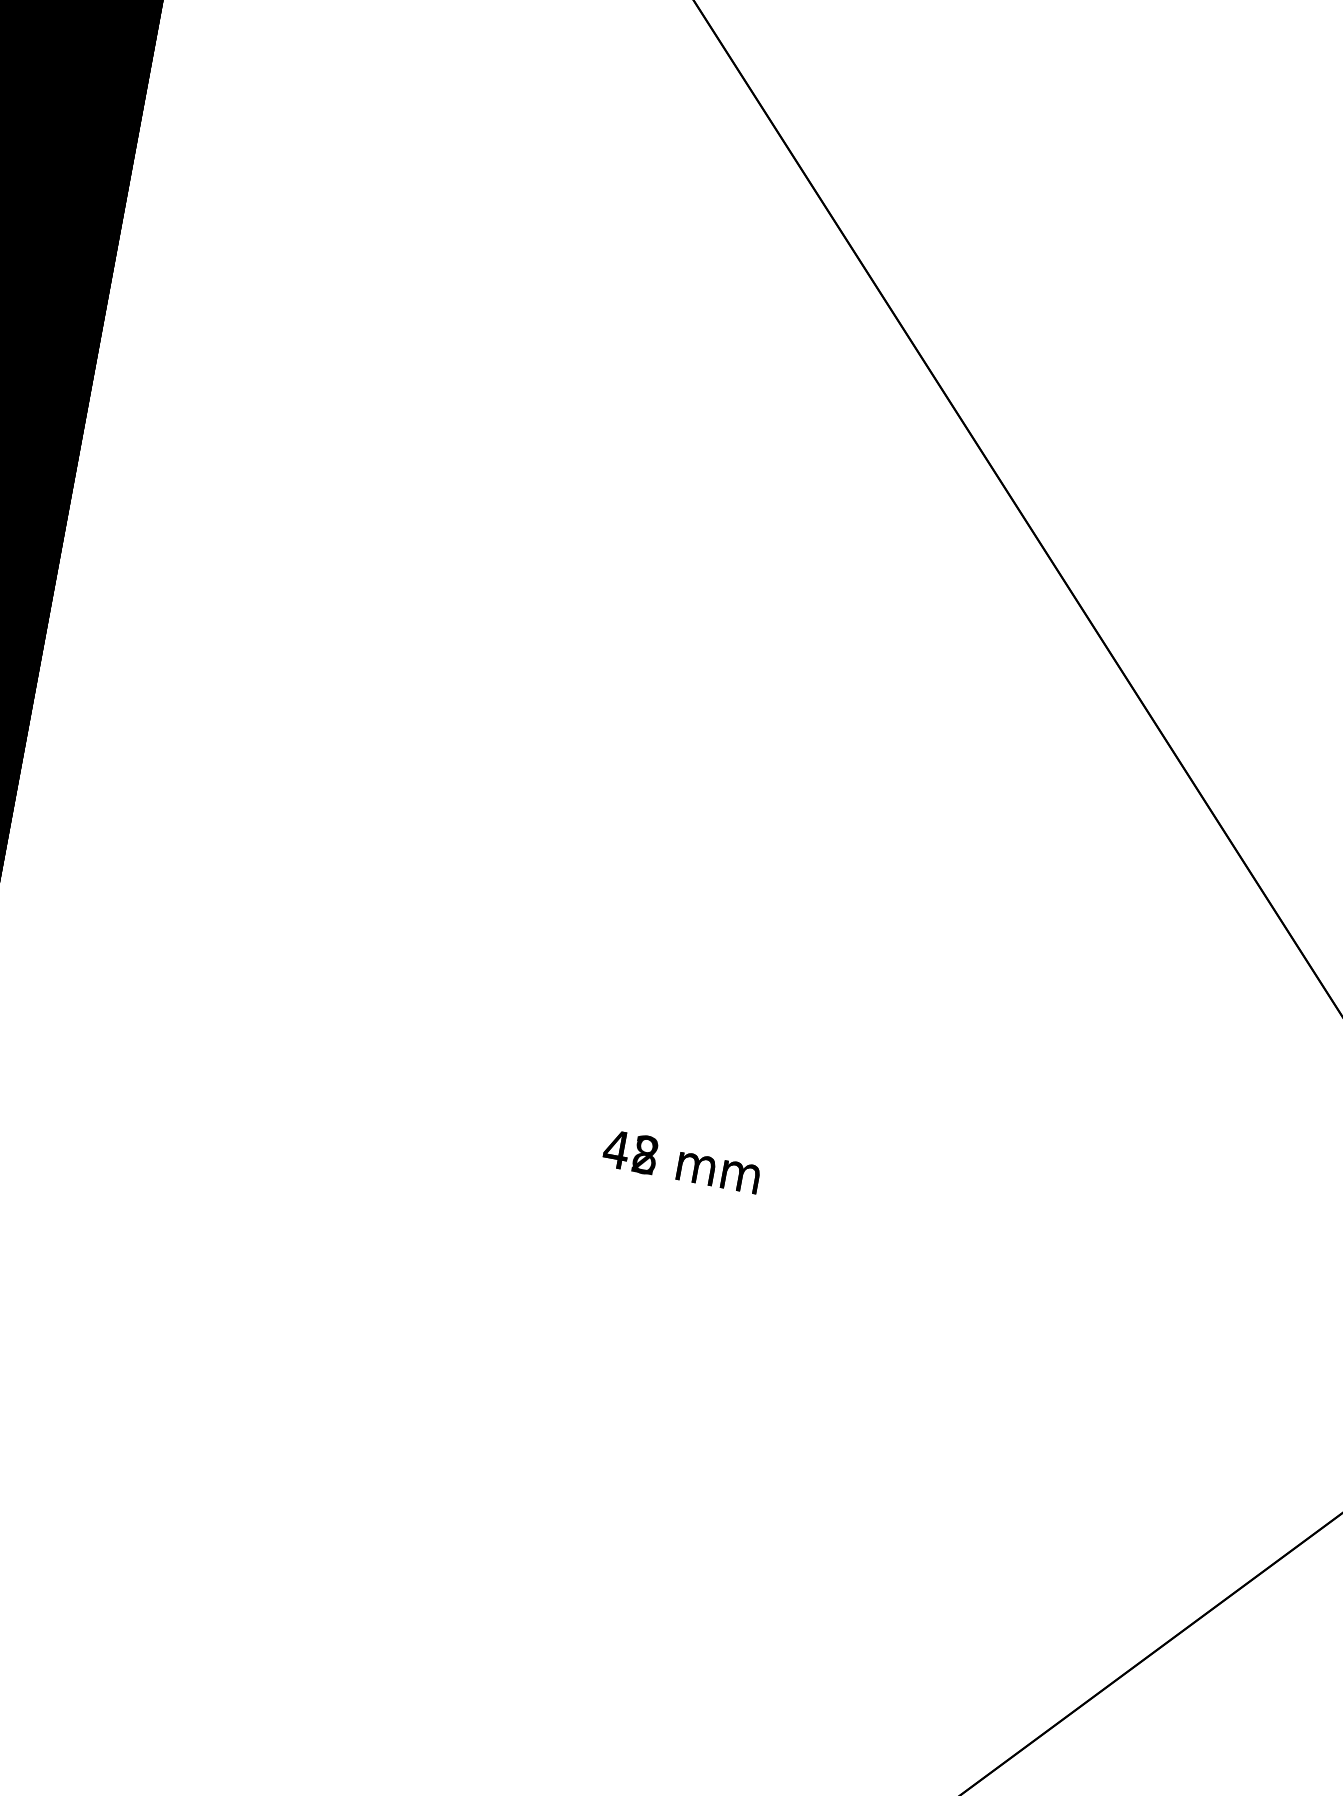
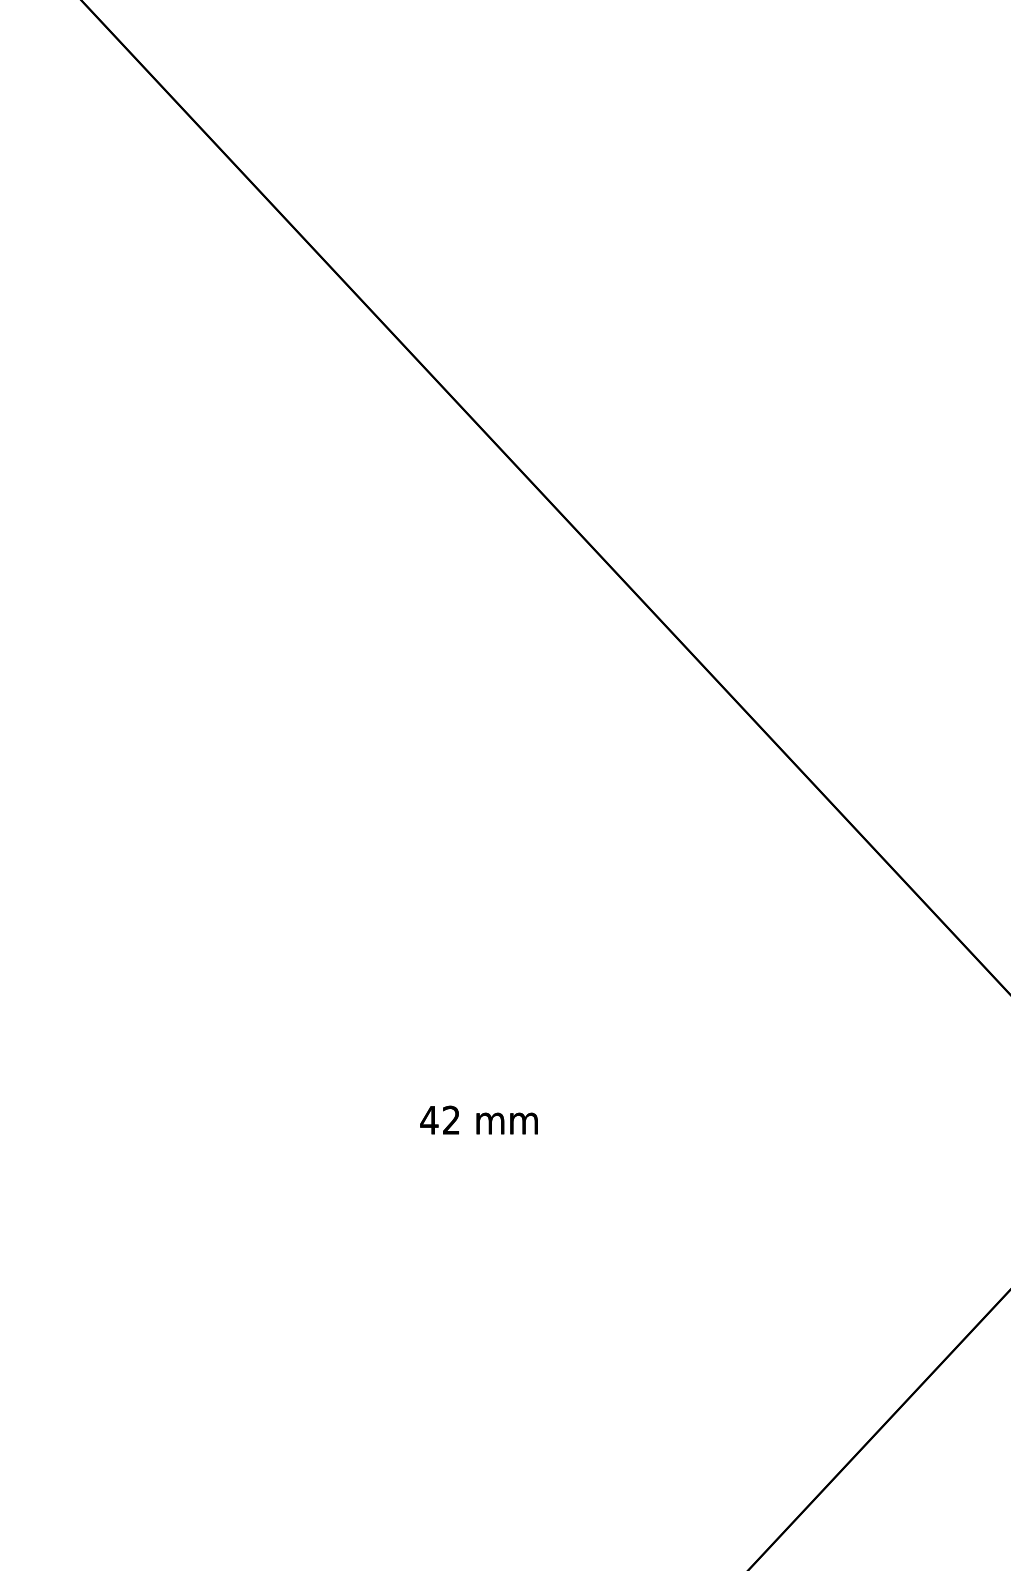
text: (645, 1153) -> (451, 1119), 48 -> 42

